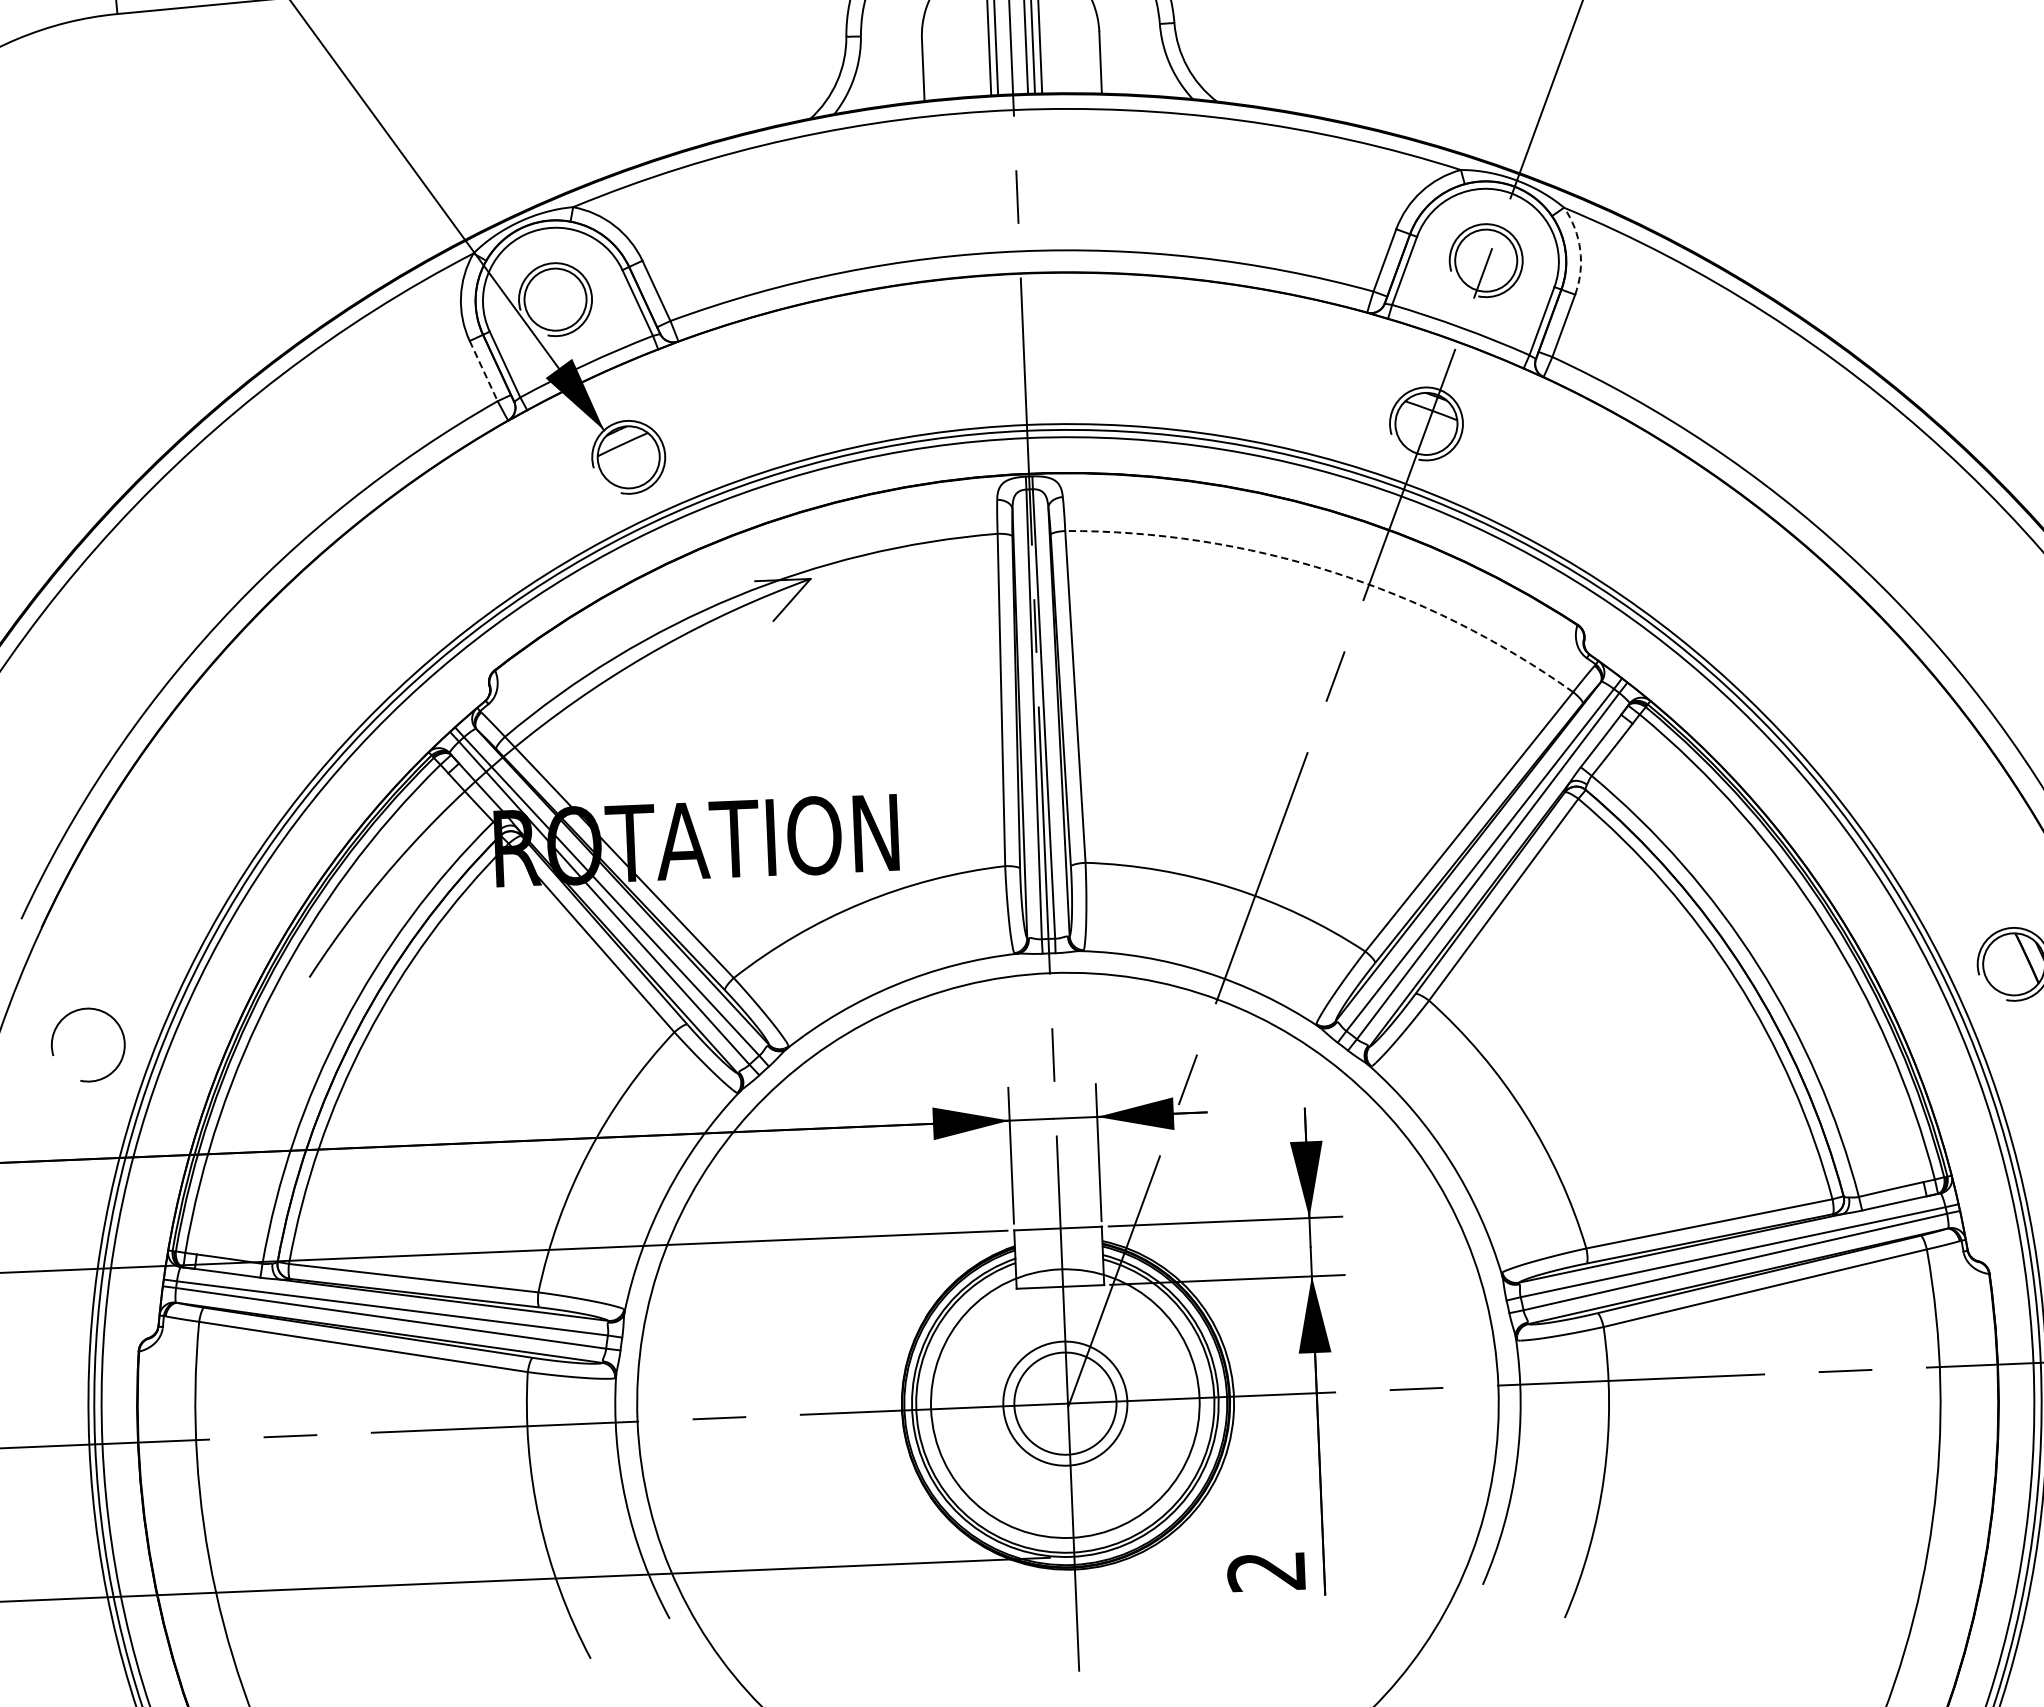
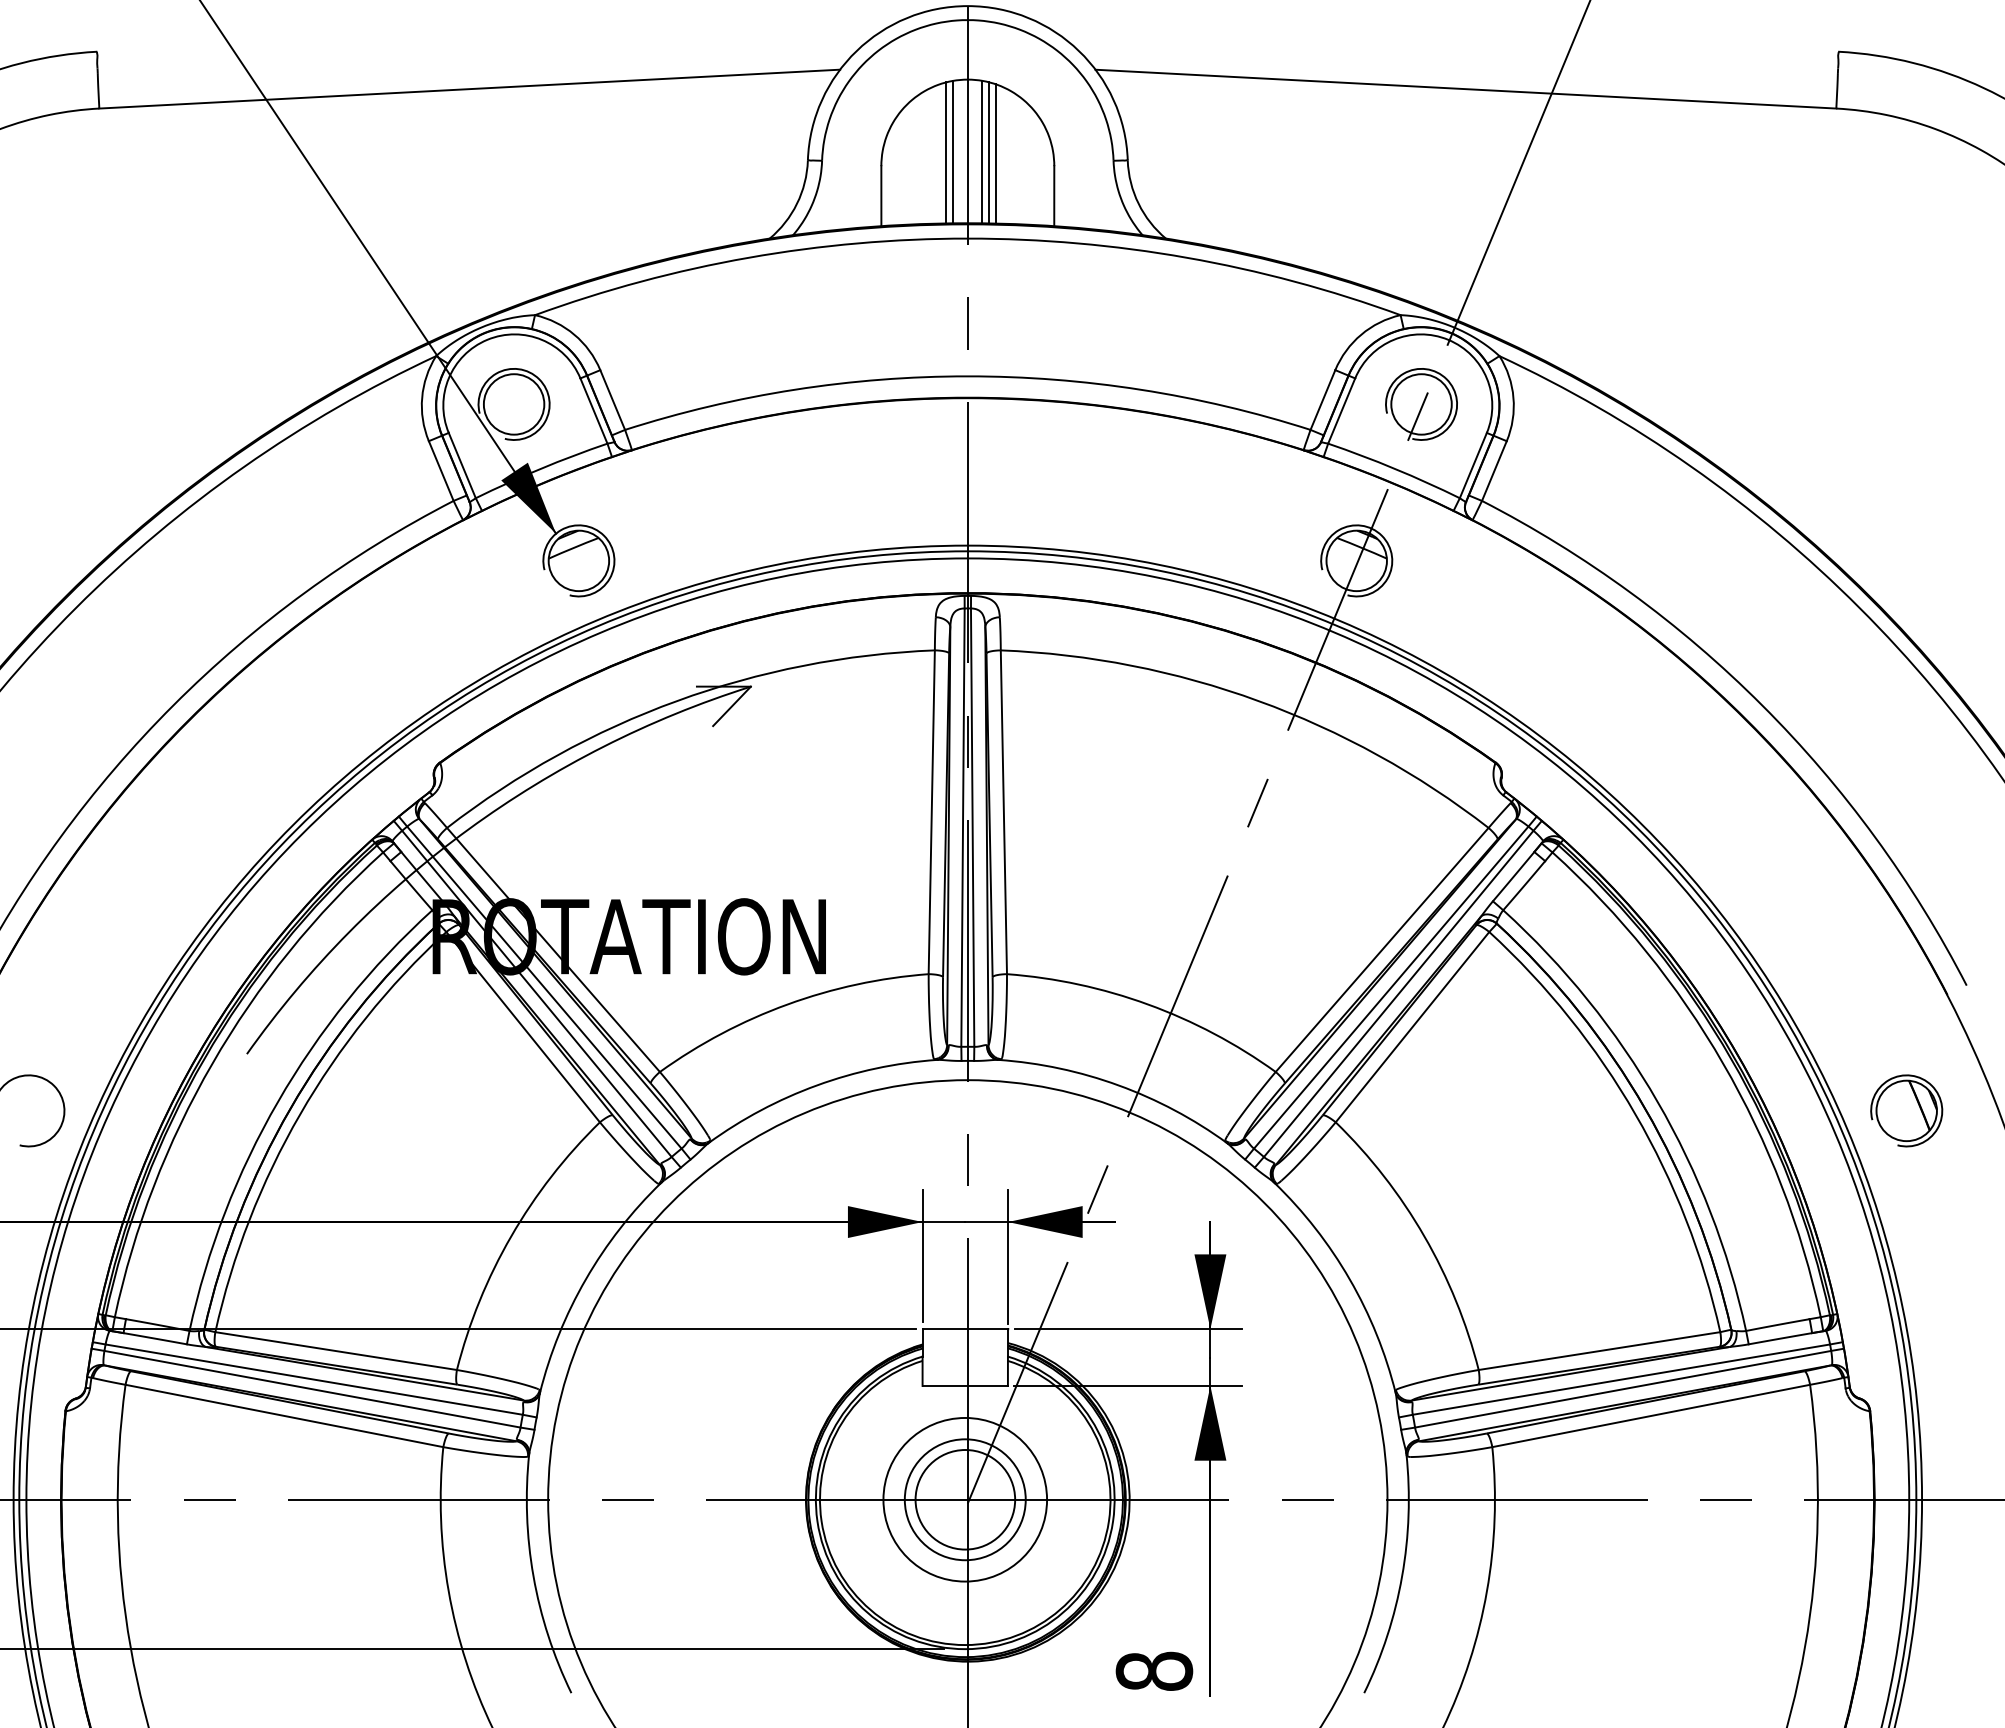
arc: (1580, 249) -> (1513, 397), dashed -> solid
line: (483, 371) -> (441, 471), dashed -> solid
arc: (1331, 572) -> (1258, 701), dashed -> solid
circle: (1065, 1403) -> (965, 1499), size x0.62
text: (1266, 1570) -> (1154, 1670), 2 -> 8

